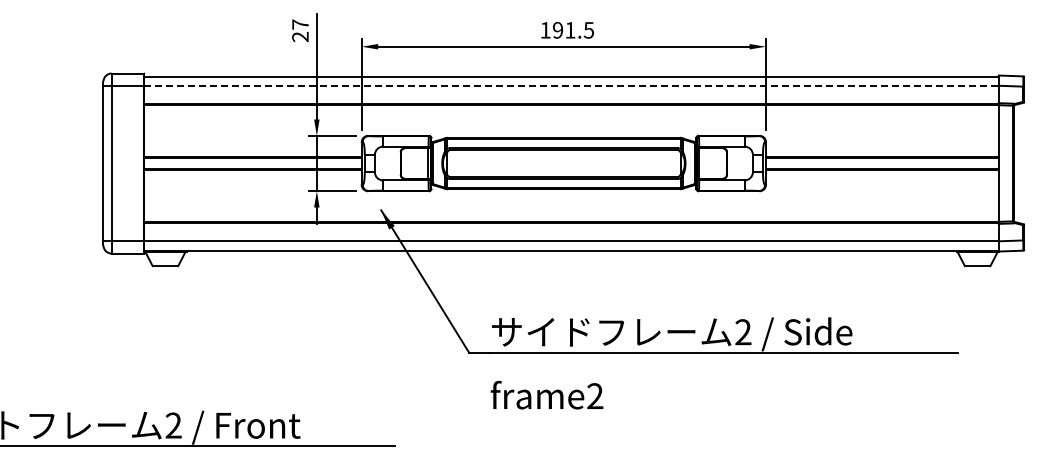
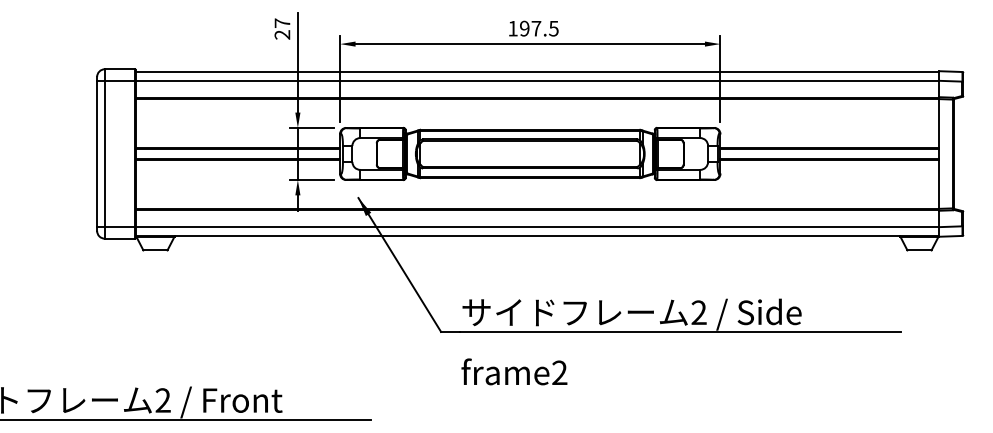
text: (570, 30) -> (536, 28), 191.5 -> 197.5
line: (572, 85) -> (538, 80), dashed -> solid

